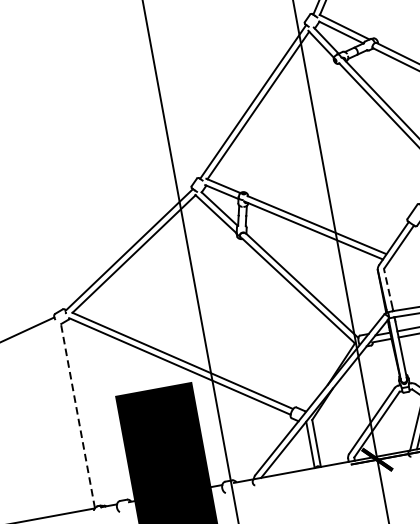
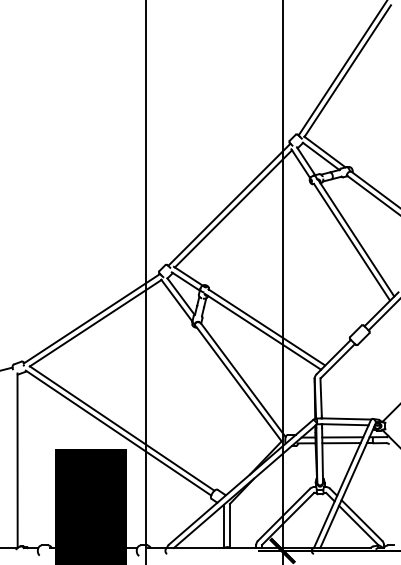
line: (388, 287) -> (321, 396), dashed -> solid
line: (77, 415) -> (17, 460), dashed -> solid

